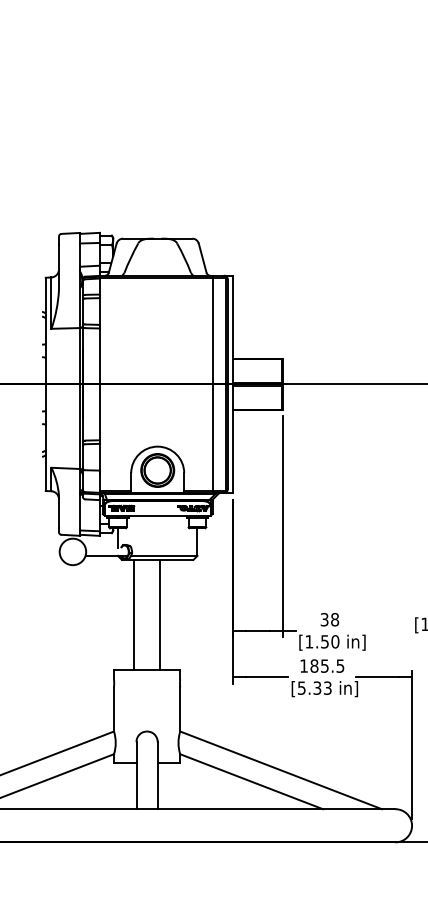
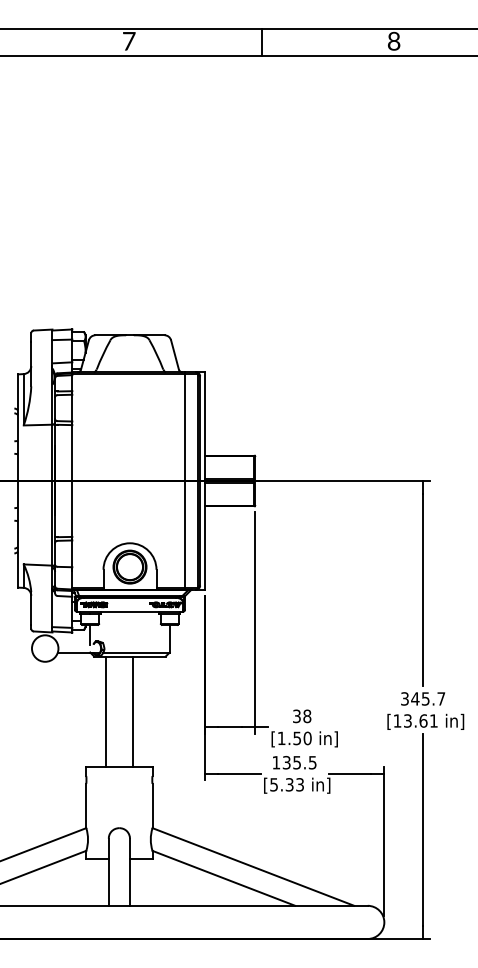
text: (314, 665) -> (286, 762), 185.5 -> 135.5

